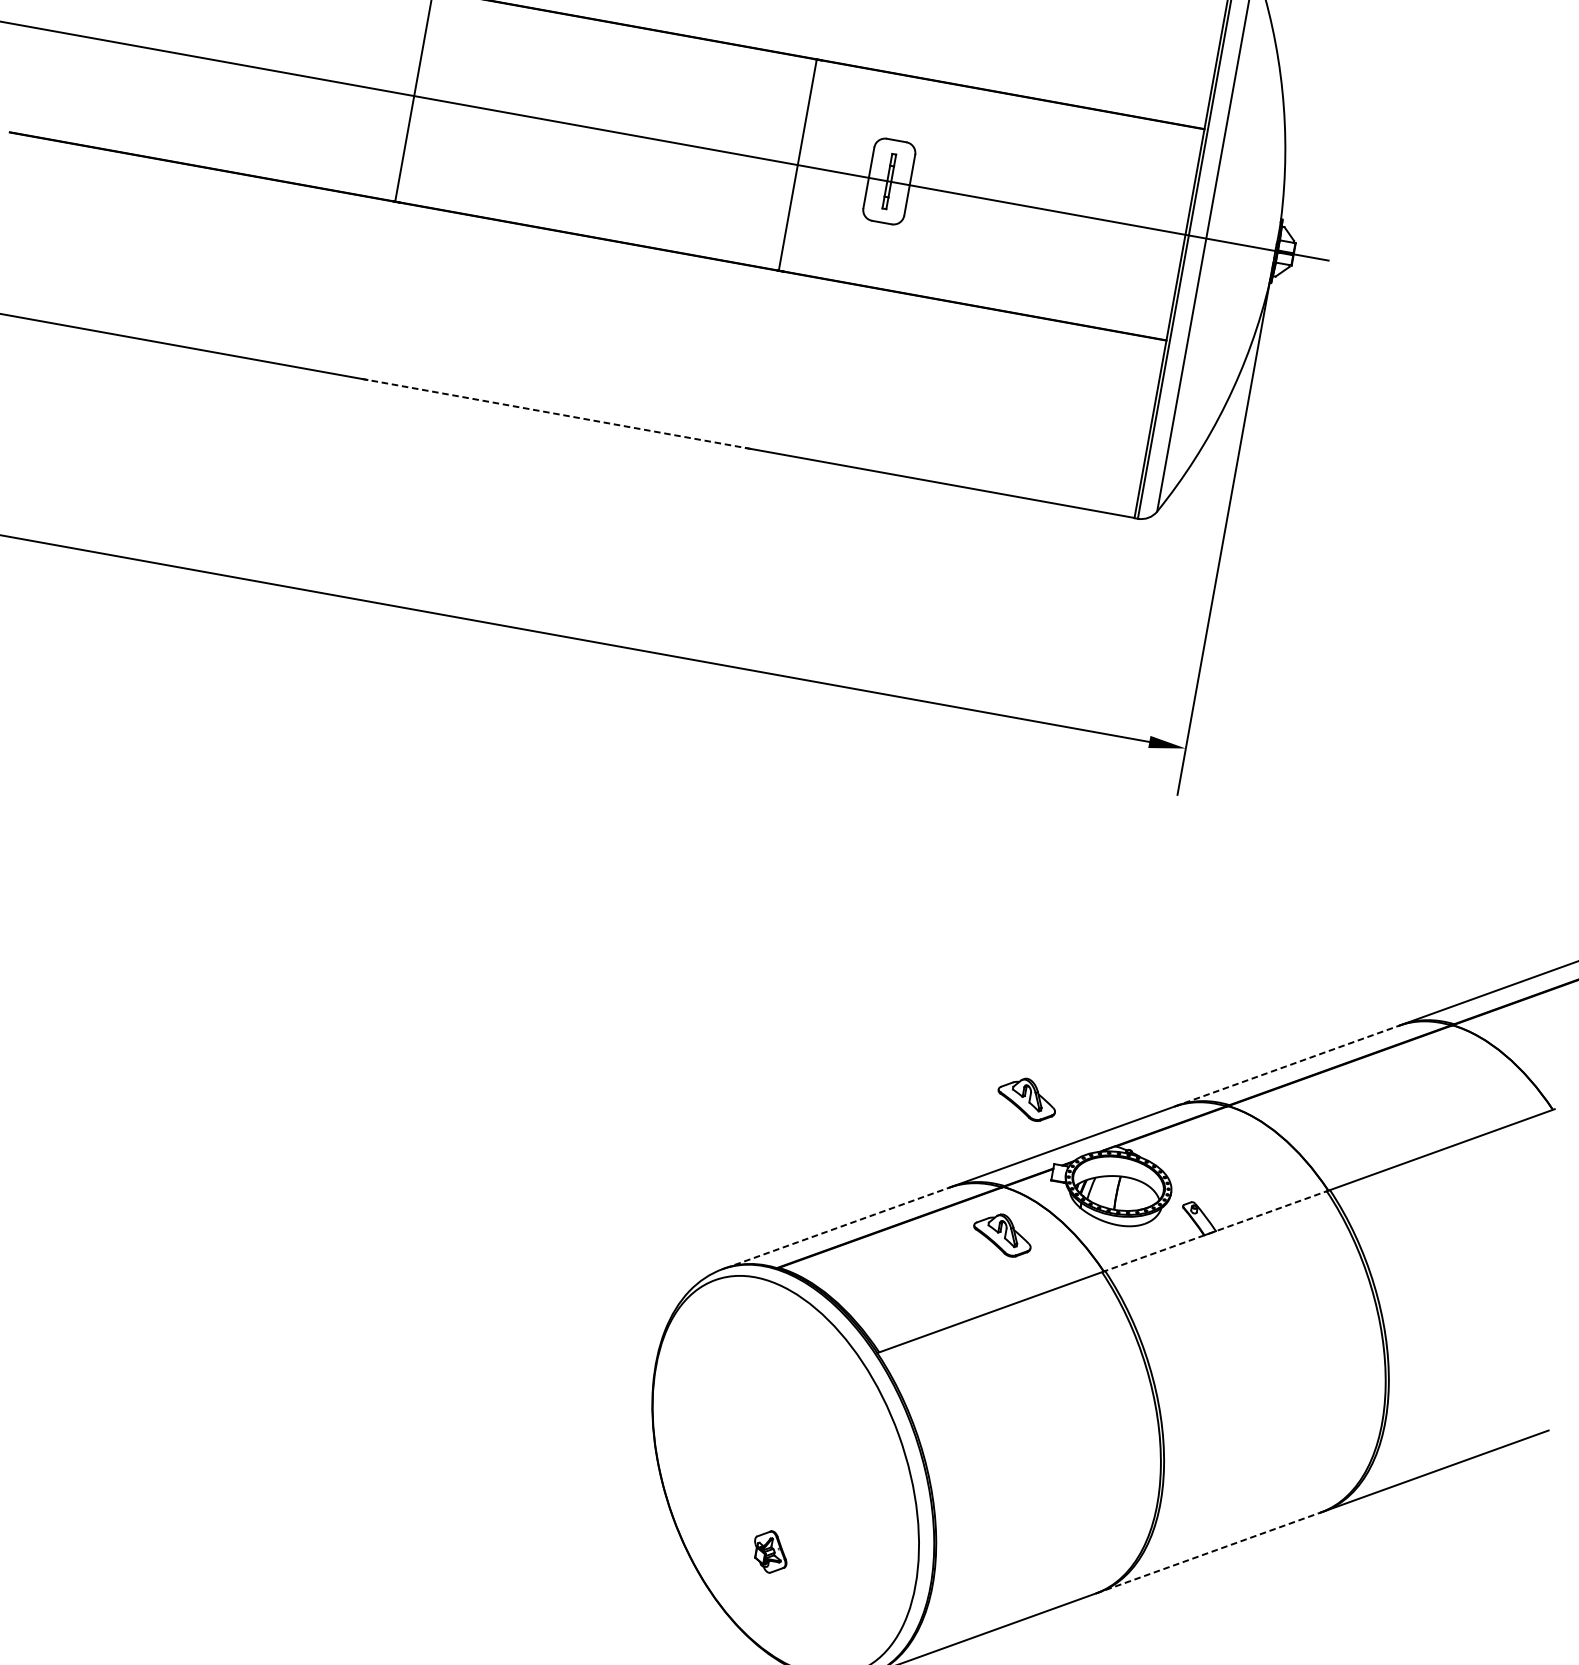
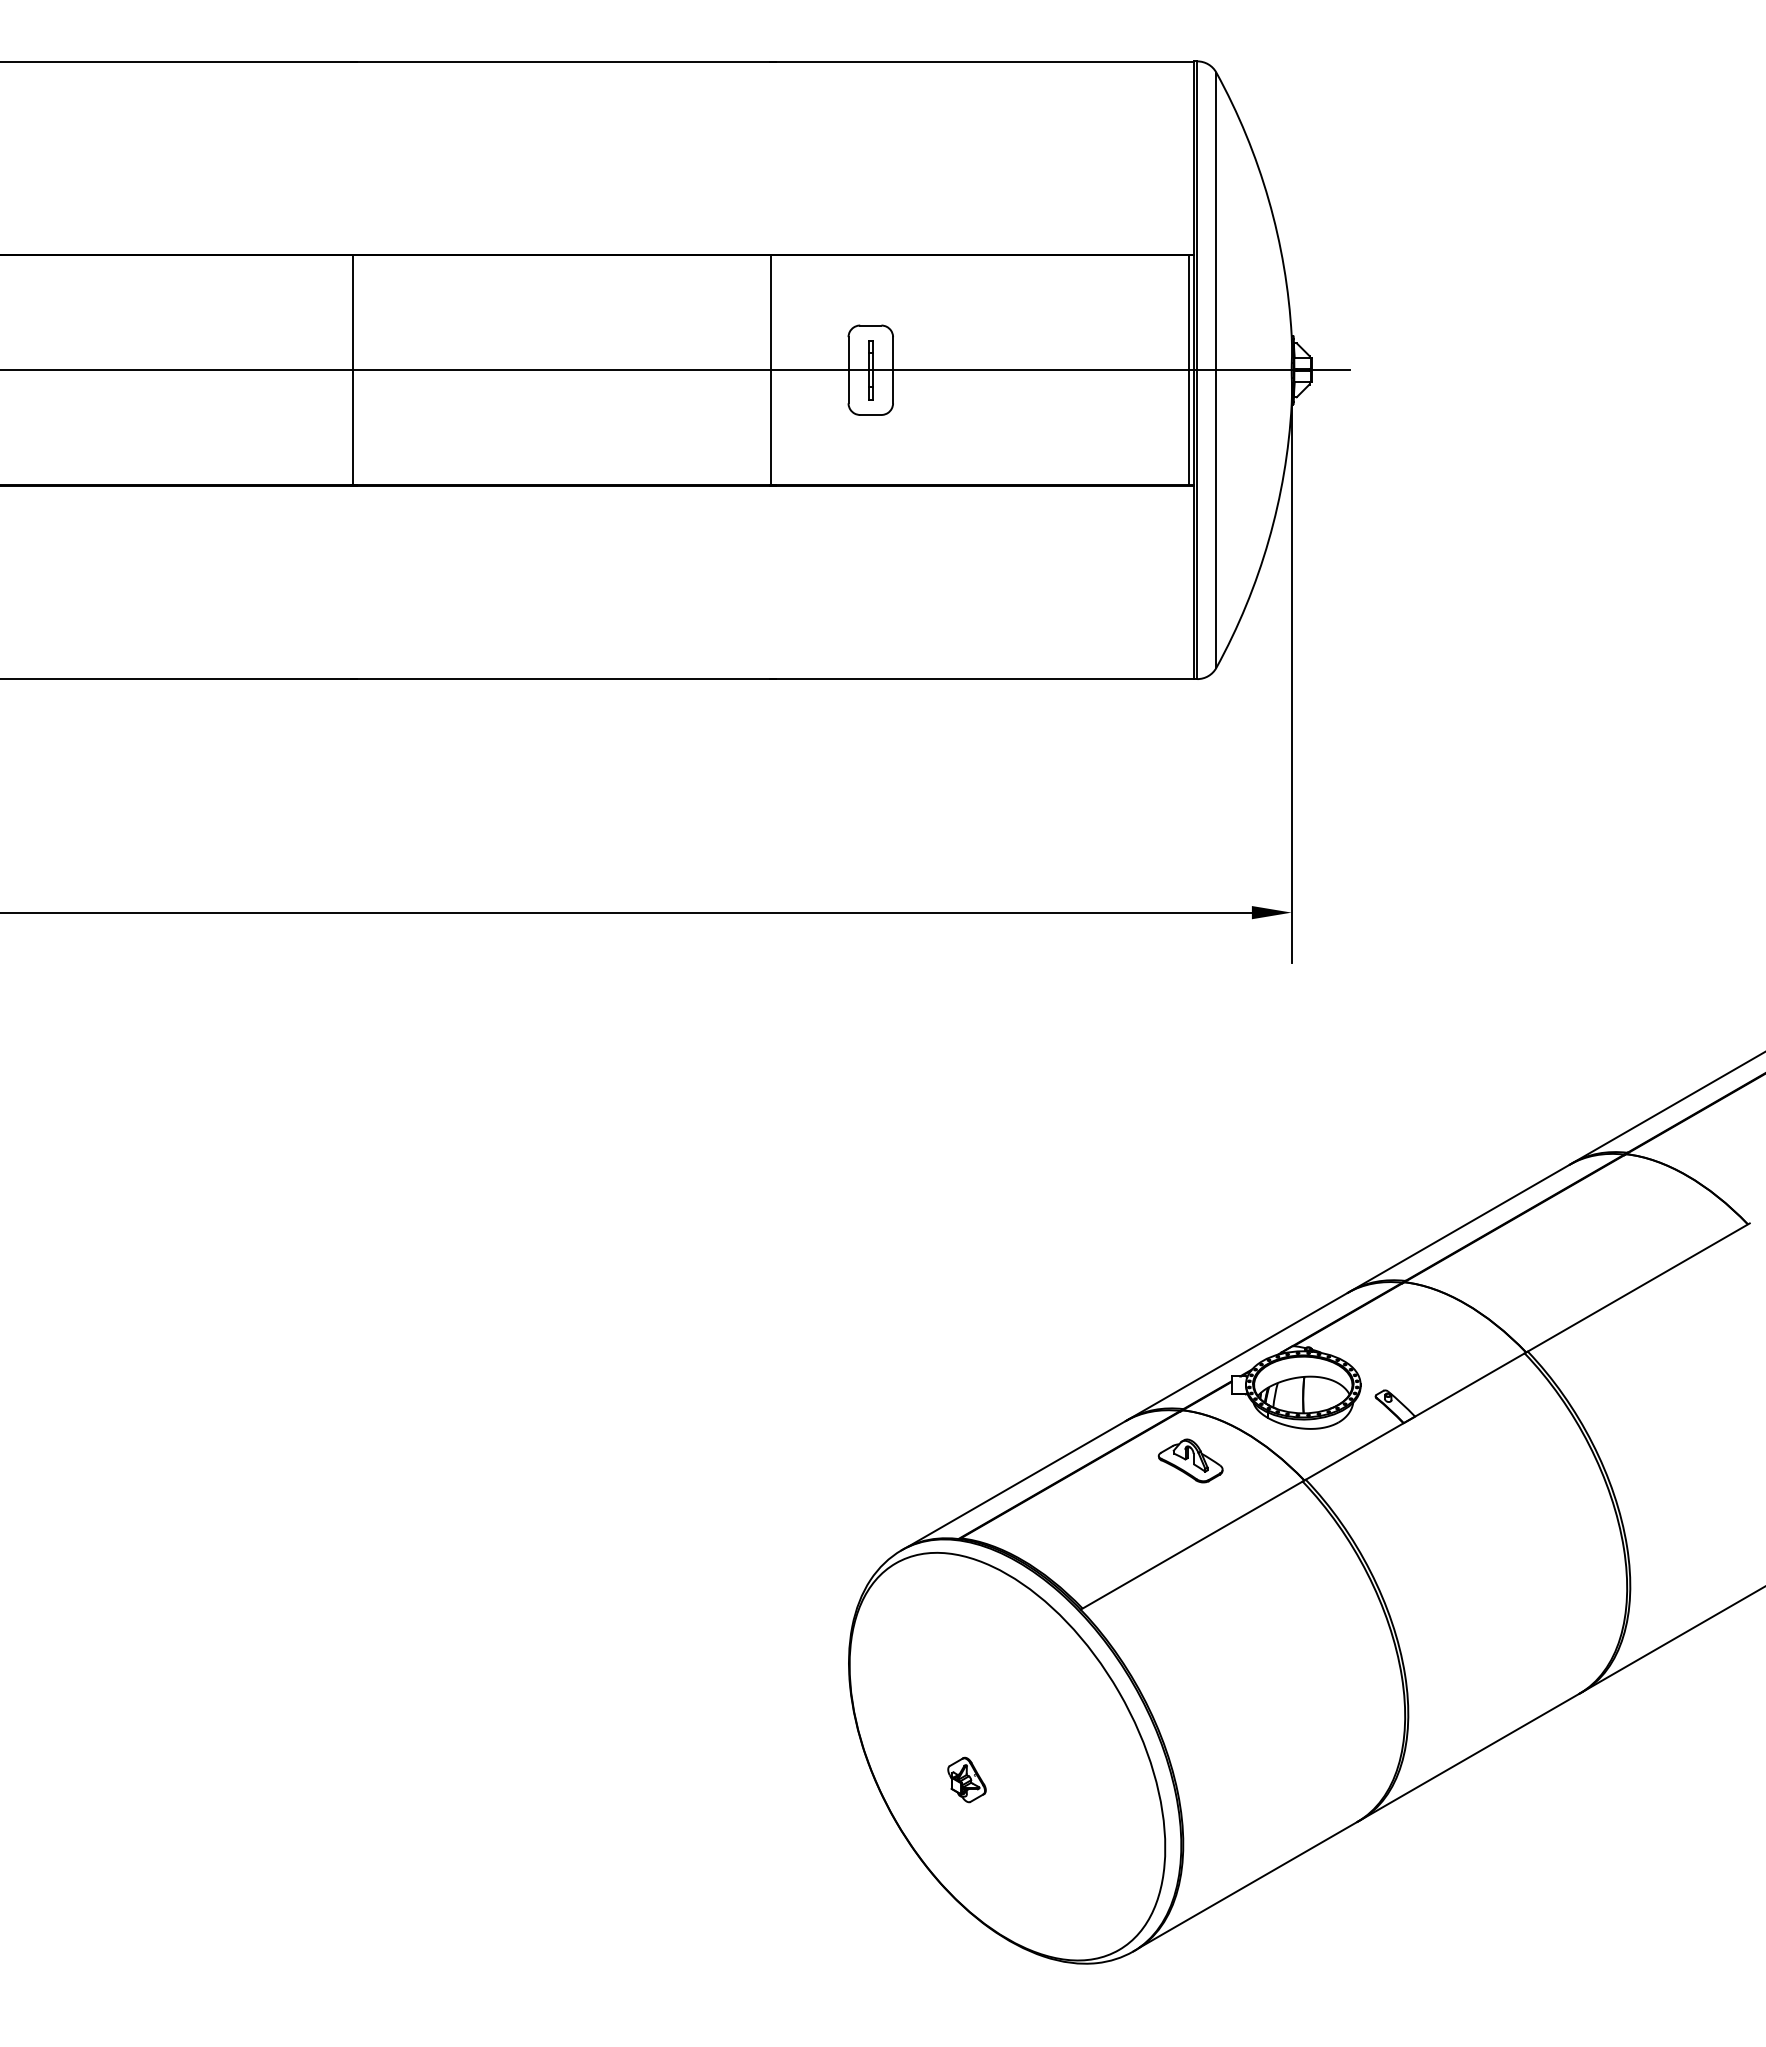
line: (1181, 234) -> (1189, 370), added
line: (556, 413) -> (563, 678), dashed -> solid
line: (1288, 1065) -> (1460, 1227), dashed -> solid
part: (1027, 1098) -> (1190, 1312), removed
line: (841, 1227) -> (1018, 1483), dashed -> solid
line: (1216, 1231) -> (1415, 1416), dashed -> solid
part: (770, 1551) -> (966, 1779), moved
line: (1209, 1552) -> (1469, 1757), dashed -> solid

